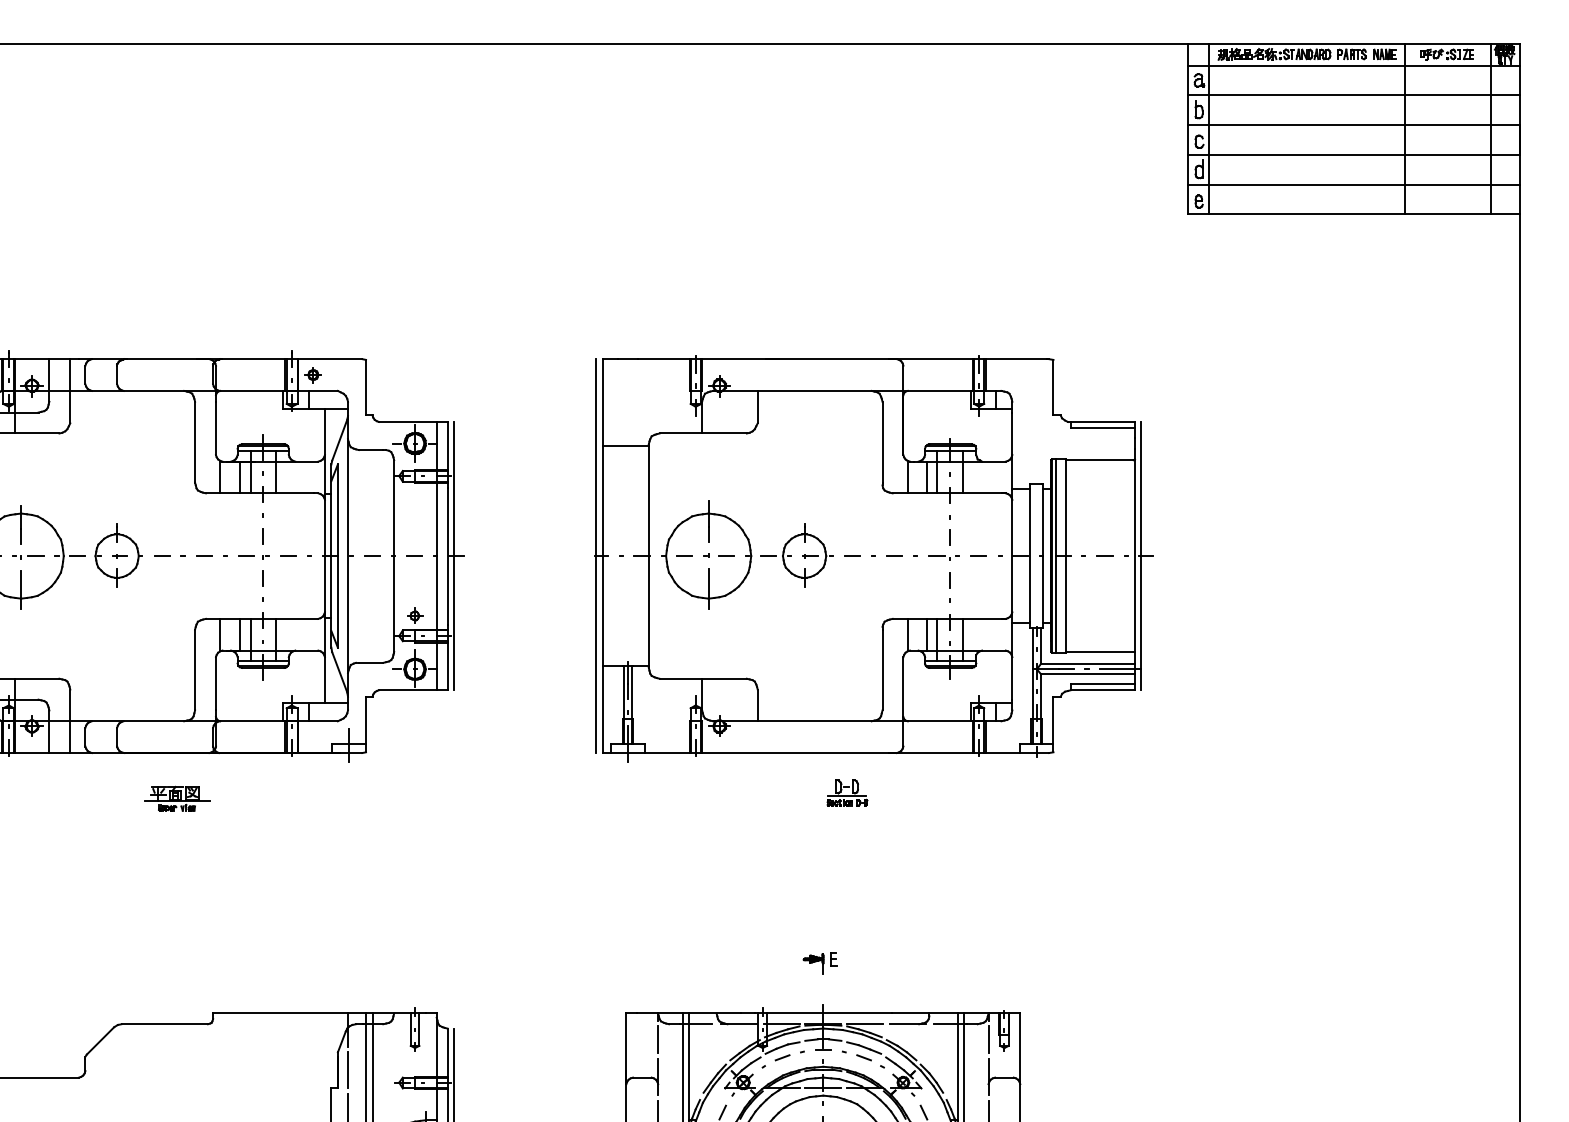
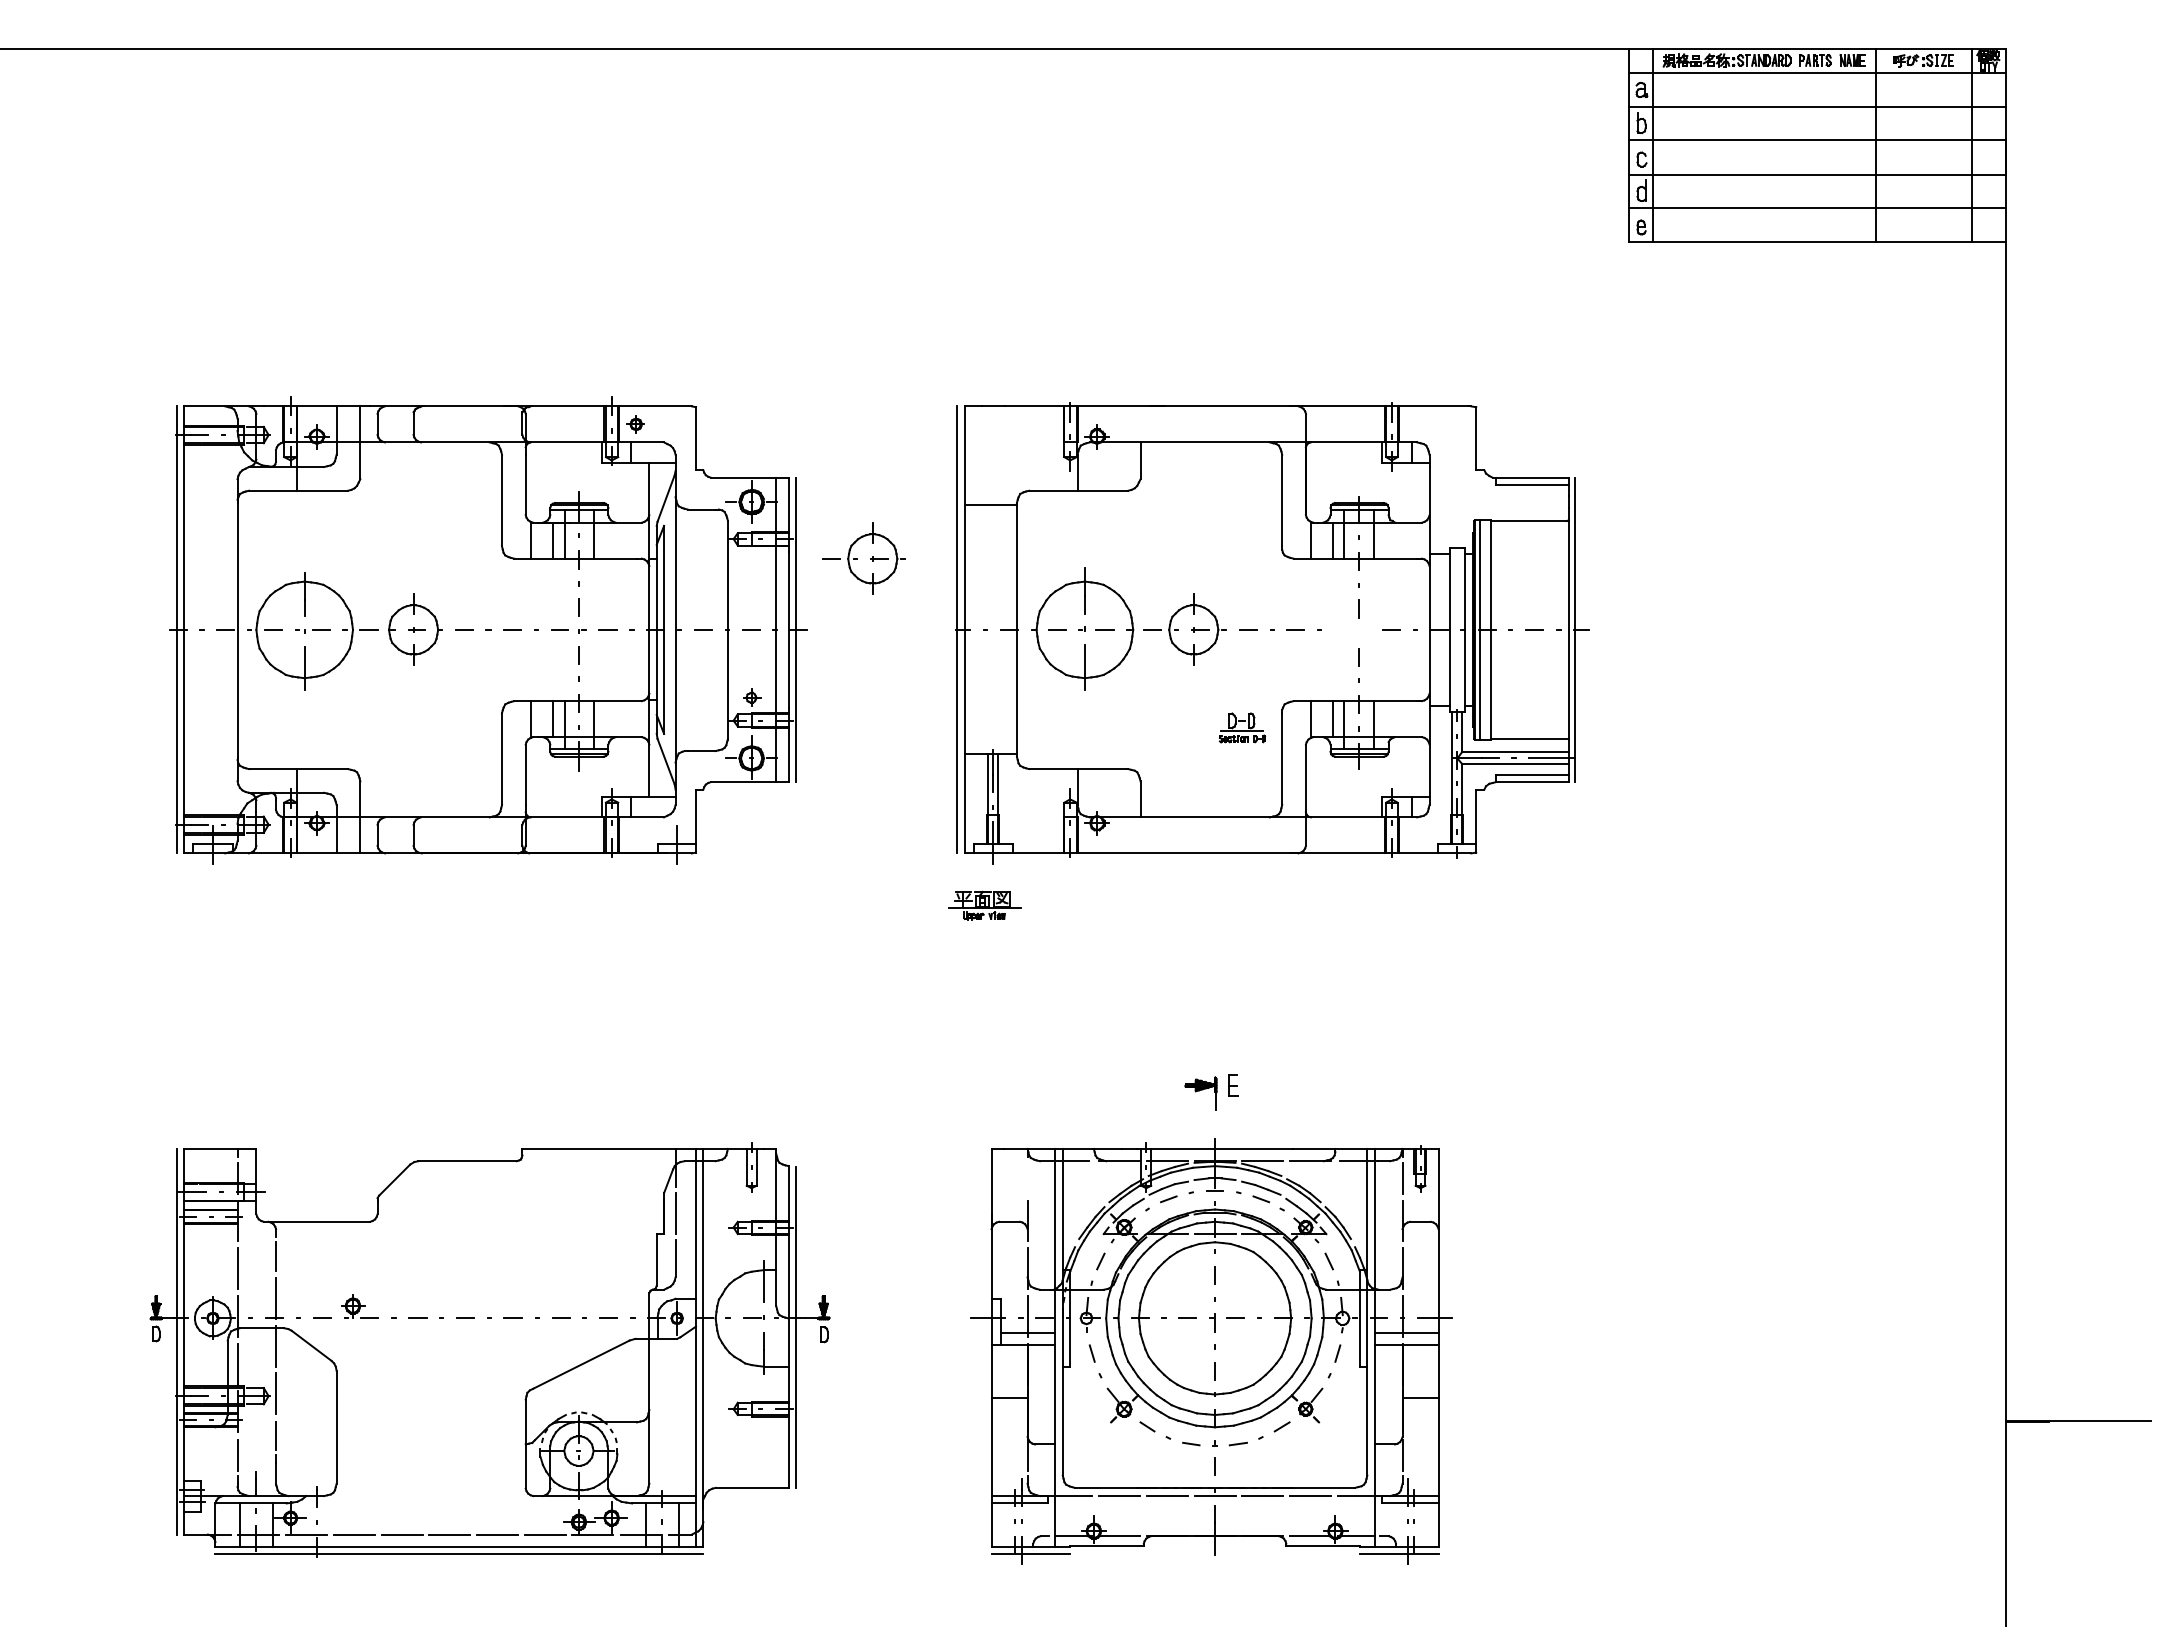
part: (513, 493) -> (863, 558), added
part: (943, 558) -> (1351, 632), removed
part: (847, 792) -> (1242, 727), moved
part: (177, 798) -> (984, 905), moved
part: (820, 963) -> (1211, 1092), size x1.4
line: (658, 1038) -> (1027, 1177), removed

